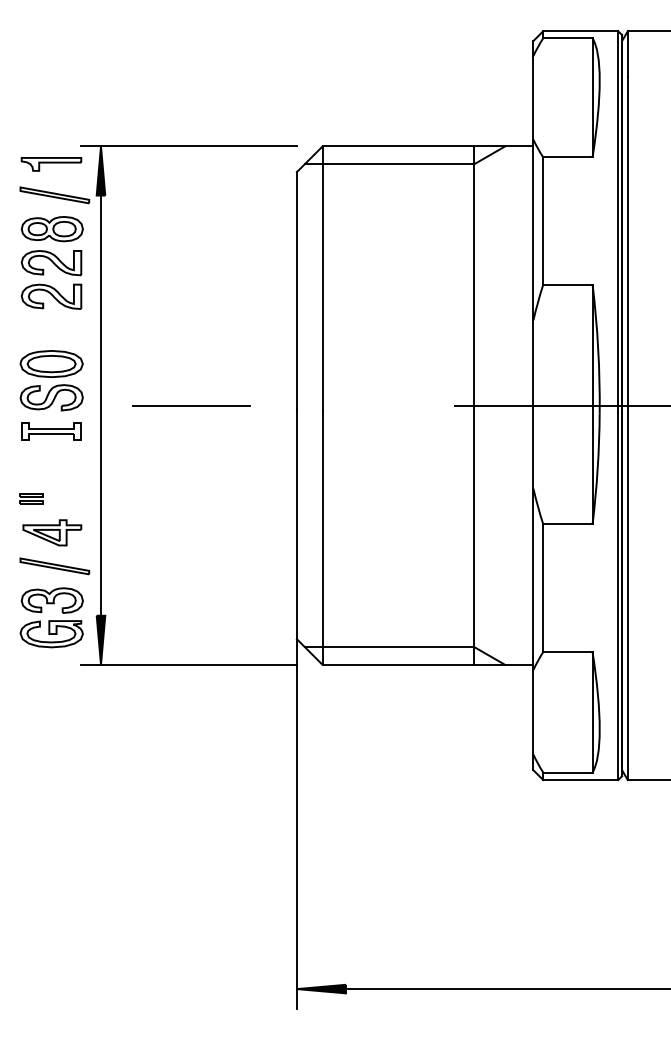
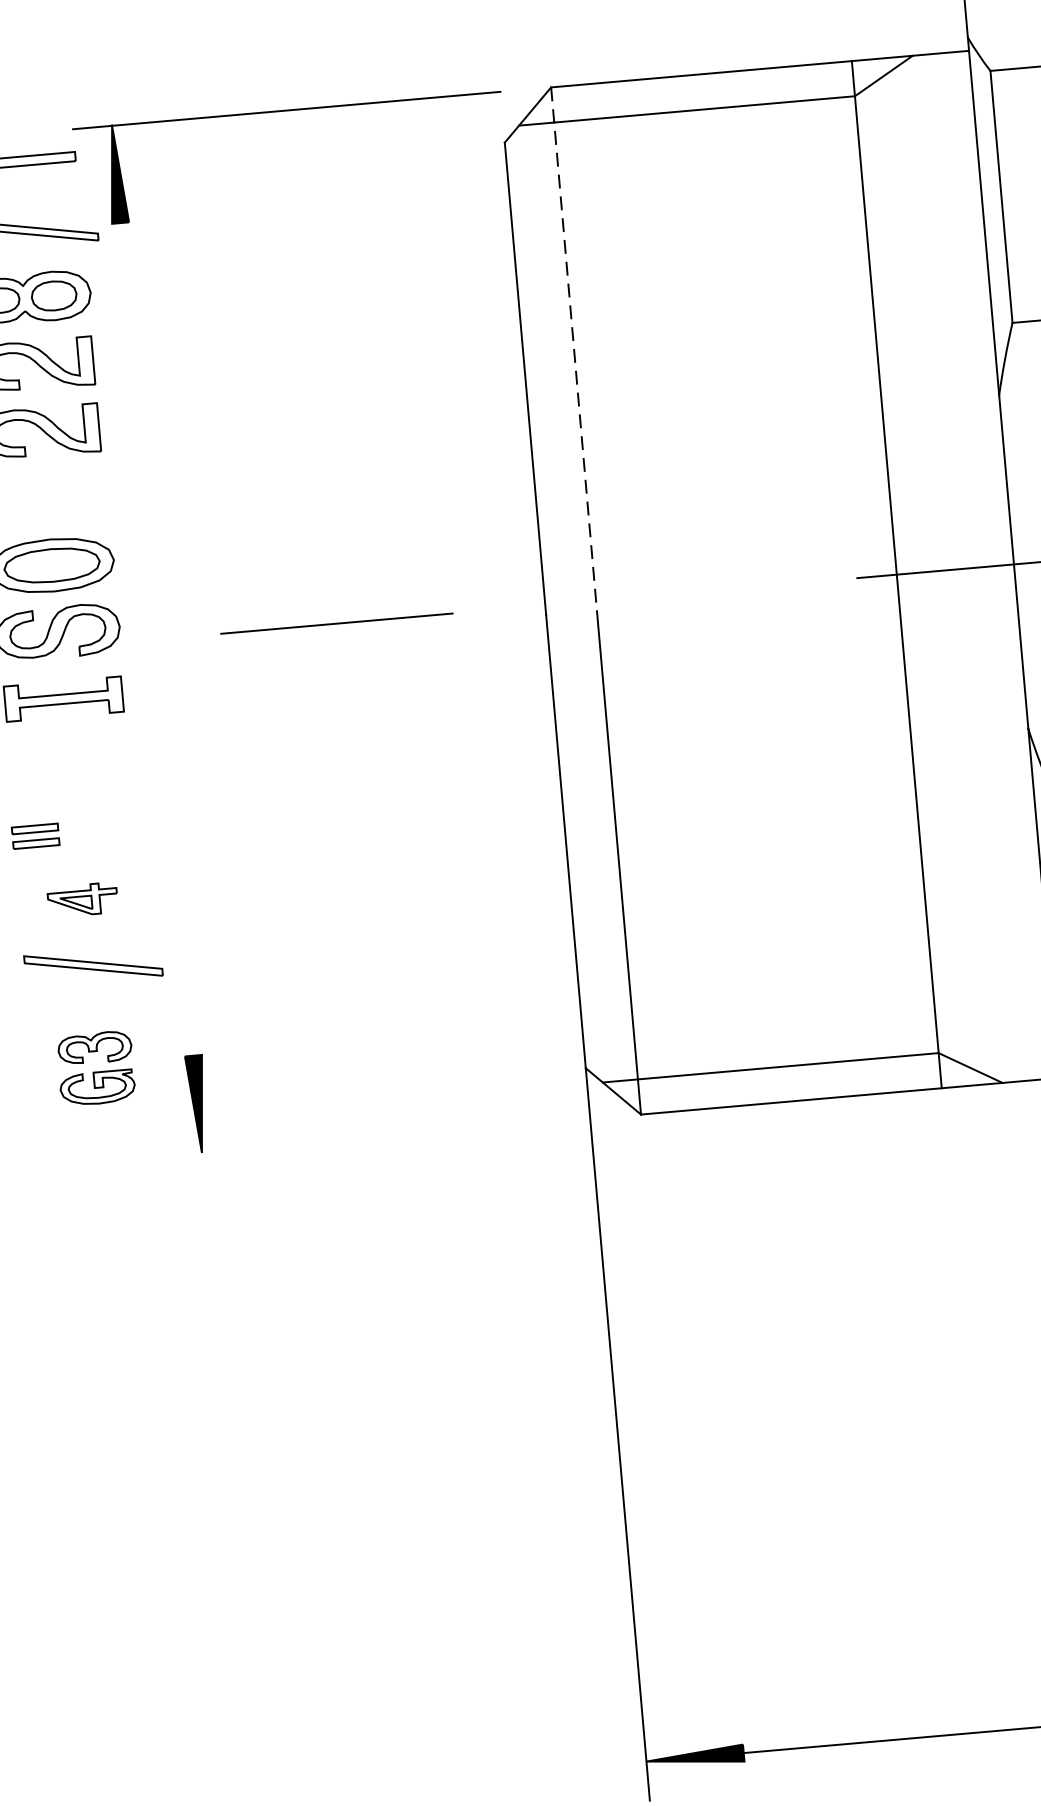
line: (322, 279) -> (574, 351), solid -> dashed
line: (100, 405) -> (156, 639), removed
part: (52, 532) -> (82, 899), size x0.6
part: (51, 617) -> (95, 1067), size x0.6
line: (188, 664) -> (375, 1137), removed

